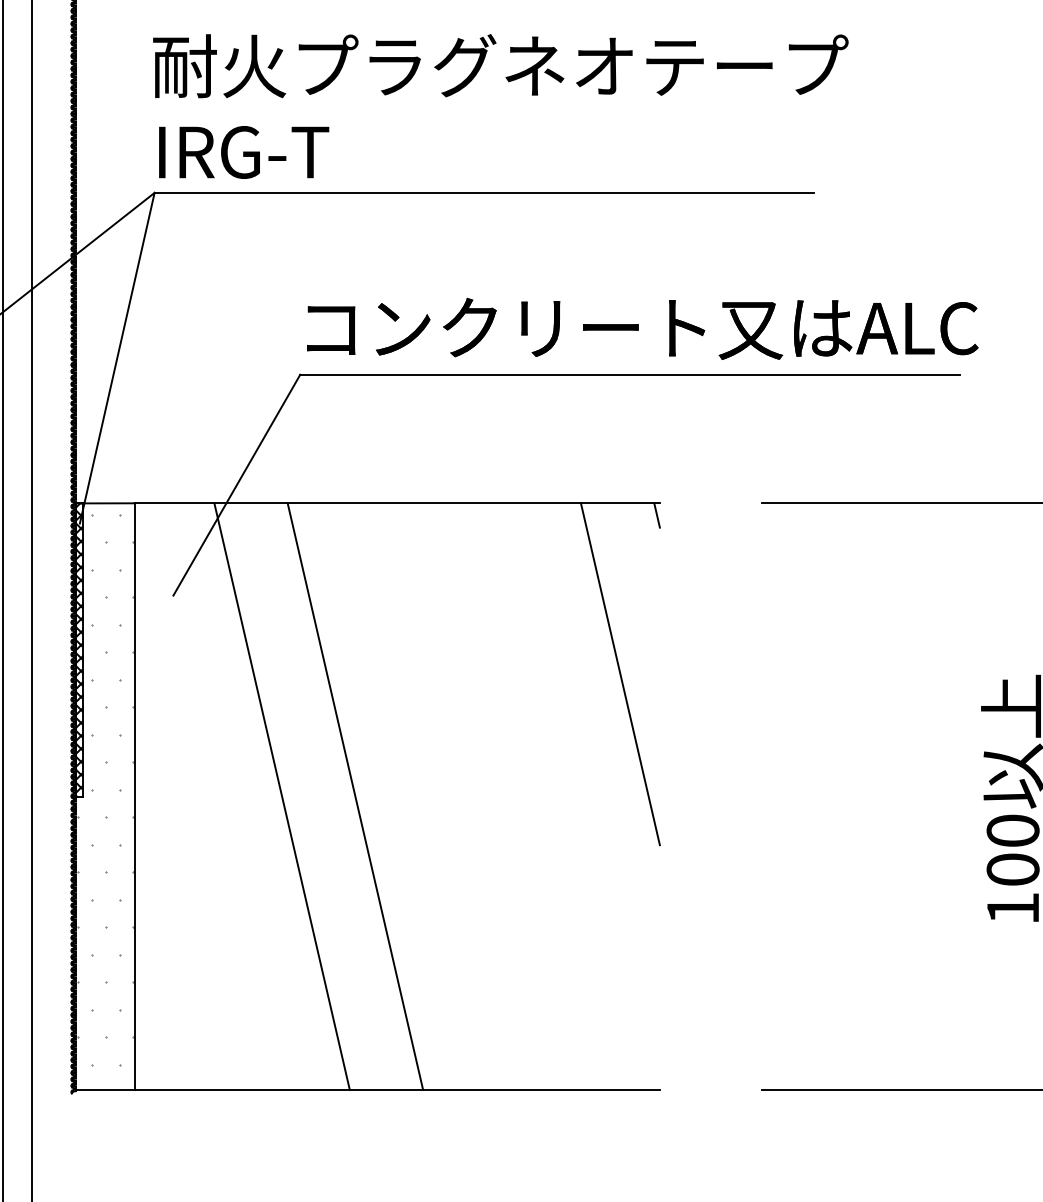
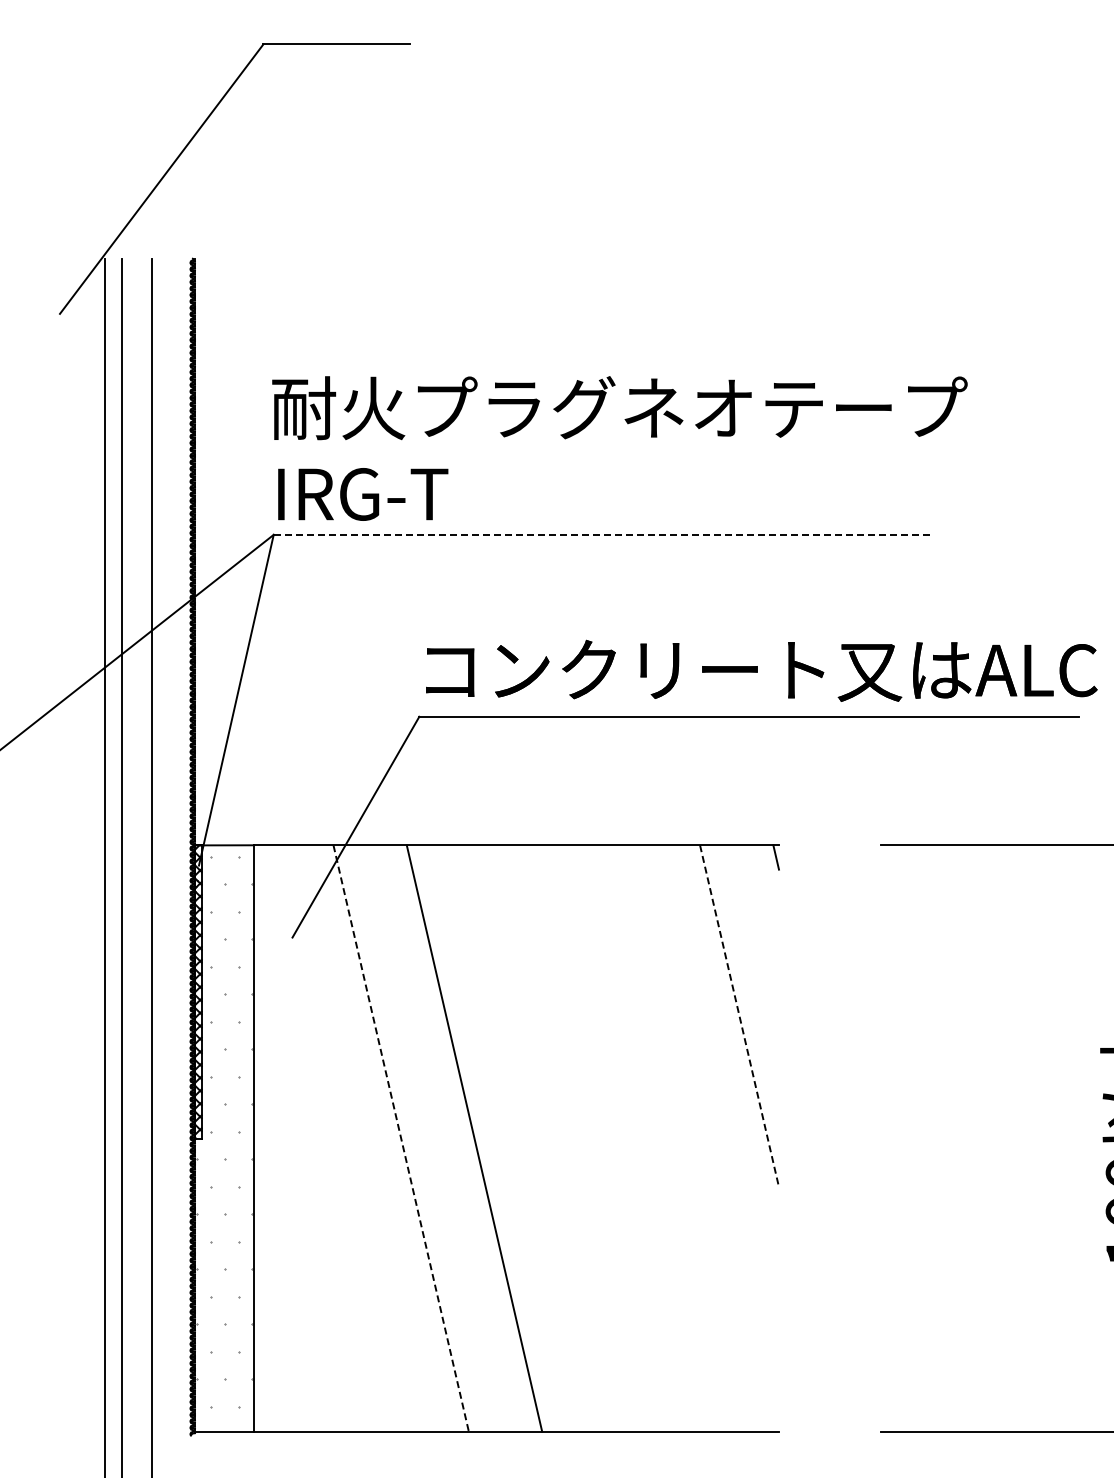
line: (484, 192) -> (603, 534), solid -> dashed
line: (620, 674) -> (739, 1016), solid -> dashed
line: (282, 796) -> (401, 1138), solid -> dashed

